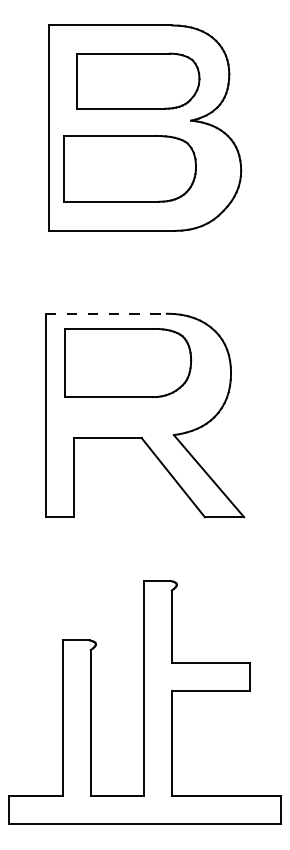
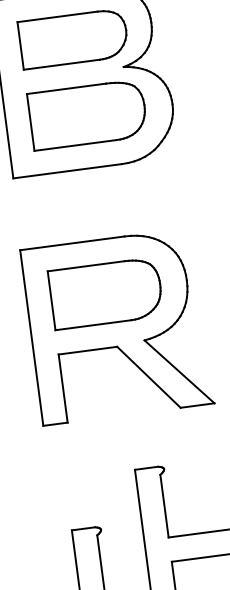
part: (129, 168) -> (87, 114), moved
line: (106, 313) -> (72, 243), dashed -> solid
part: (128, 362) -> (106, 293), moved

